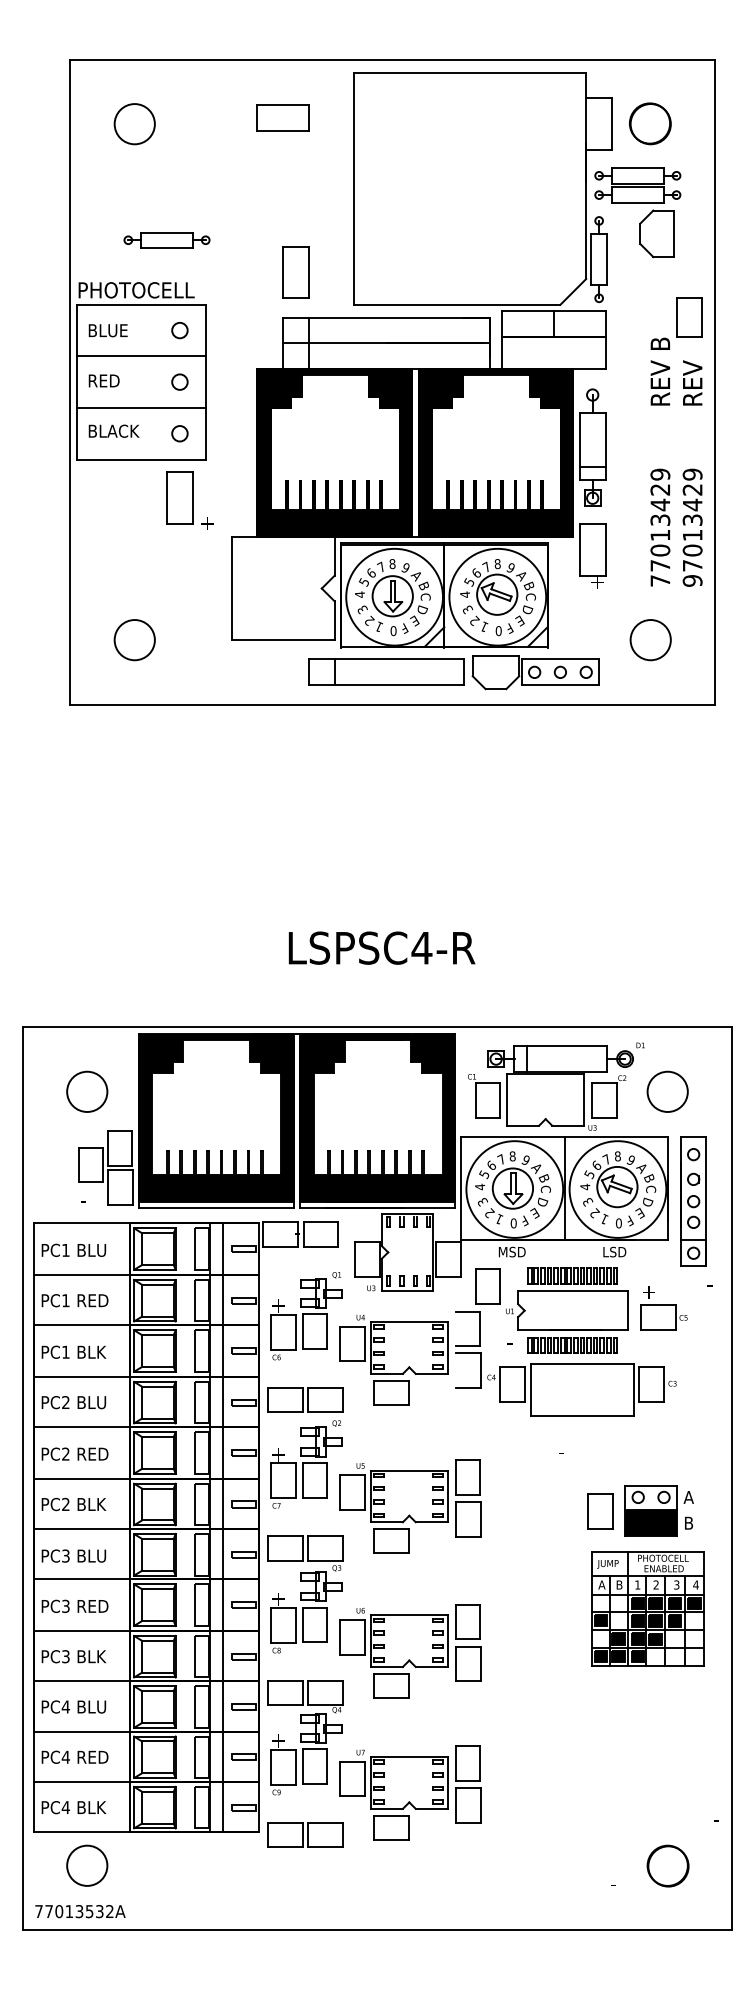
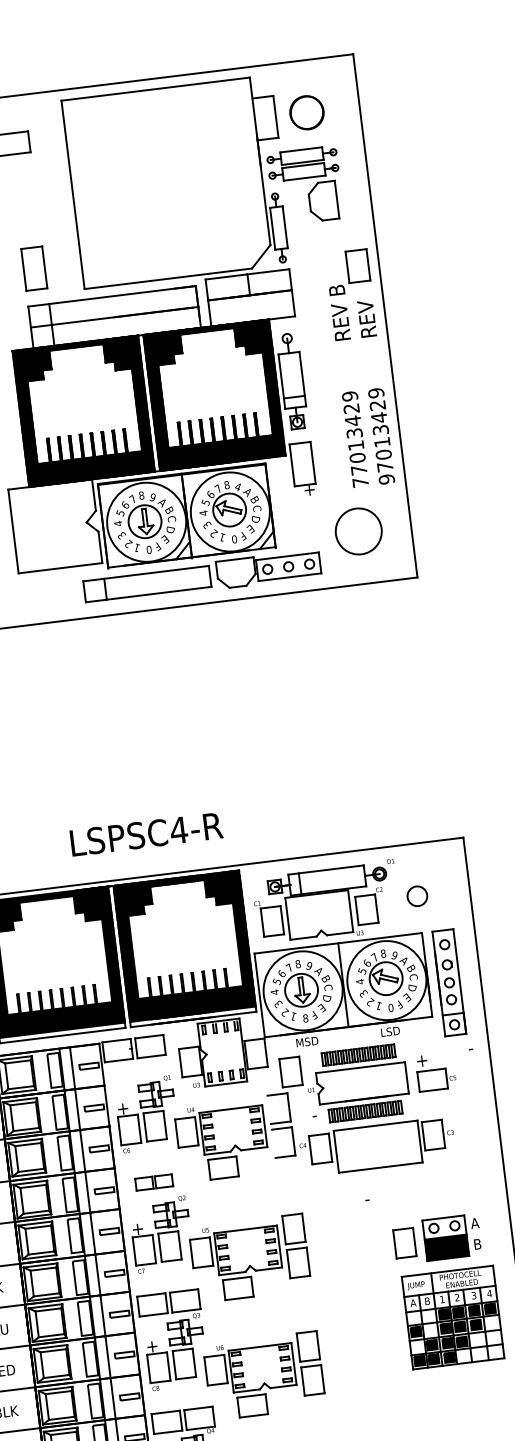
text: (510, 568) -> (237, 487), 9 -> 4
circle: (650, 640) -> (358, 531), size x1.4
text: (381, 947) -> (146, 833), moved
circle: (667, 1091) -> (417, 896), size x0.6
text: (513, 1223) -> (305, 1018), 0 -> 8
part: (305, 1399) -> (154, 1182), size x0.6

